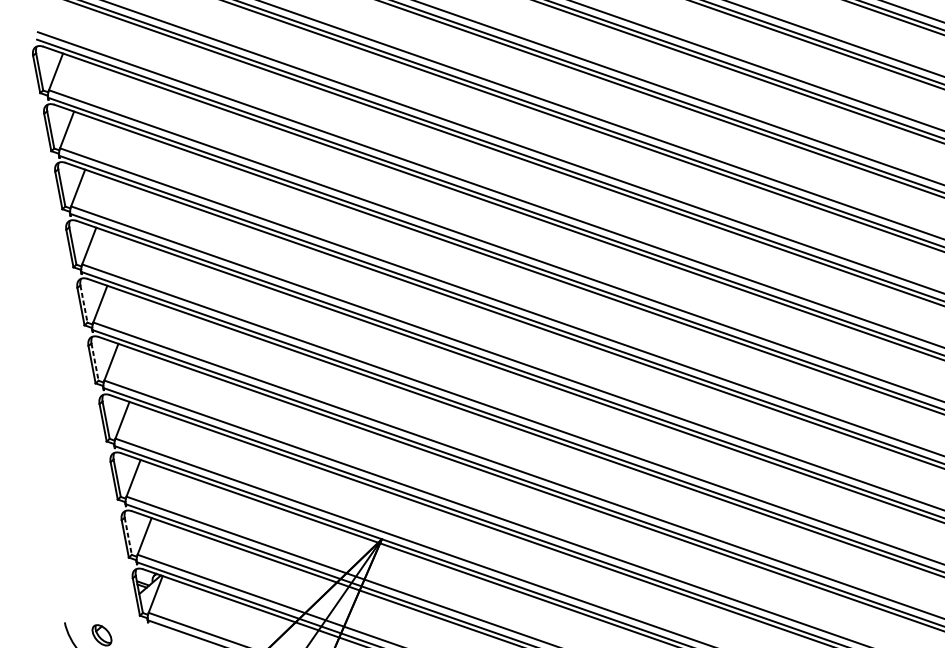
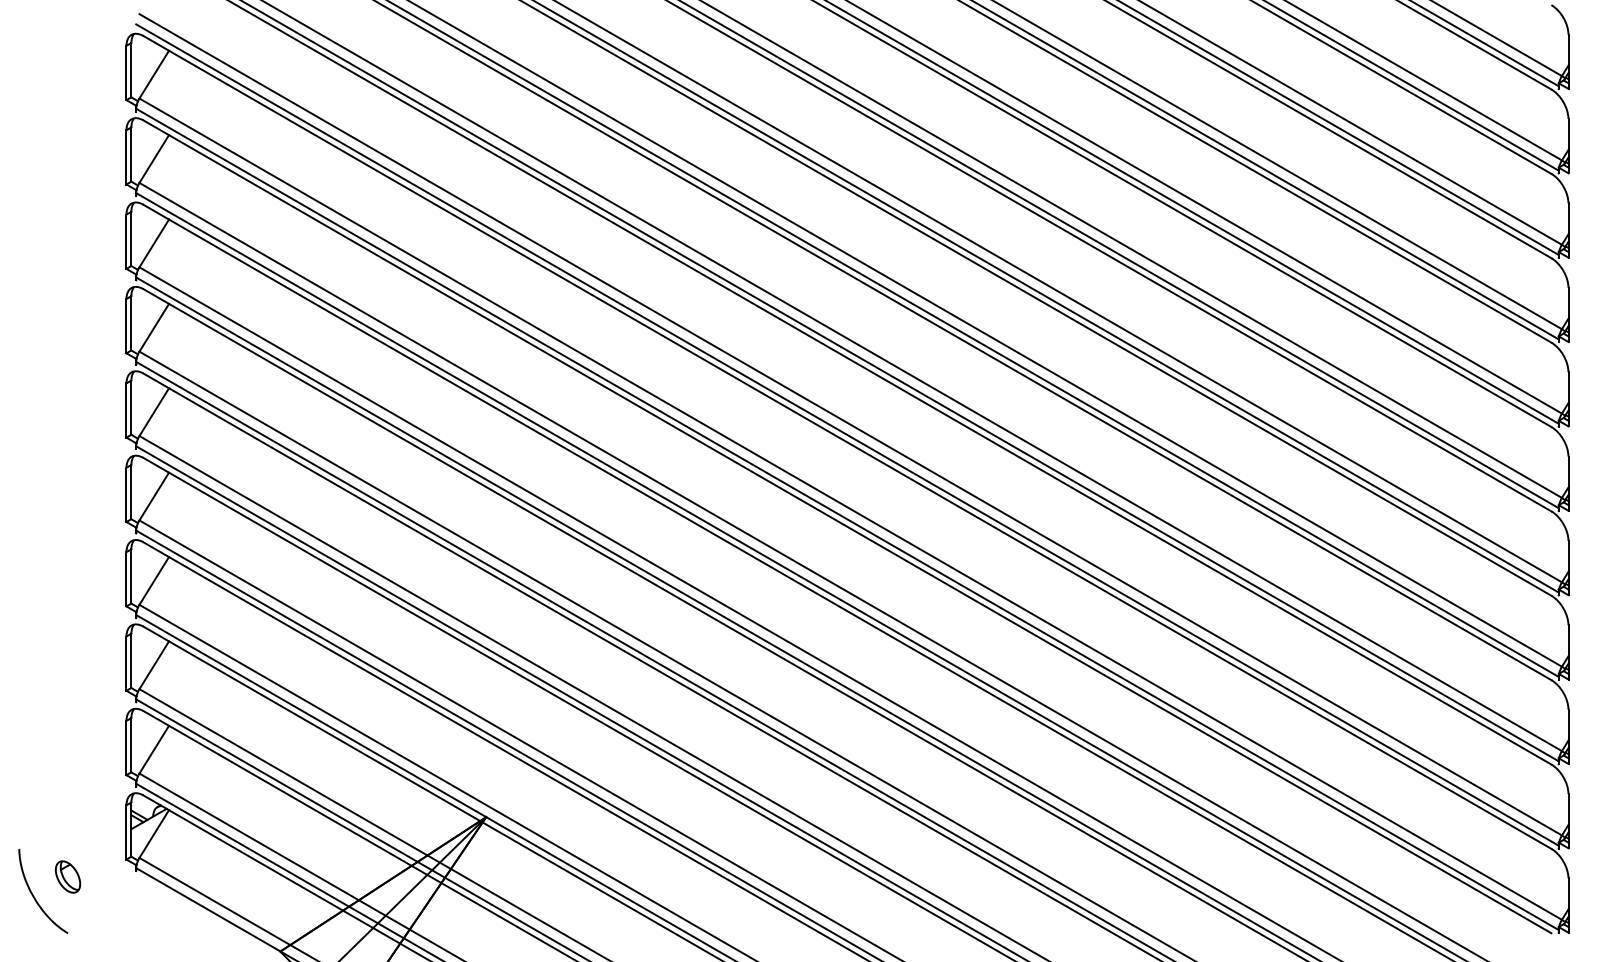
line: (84, 304) -> (131, 408), dashed -> solid
line: (95, 362) -> (131, 492), dashed -> solid
line: (128, 536) -> (131, 745), dashed -> solid

